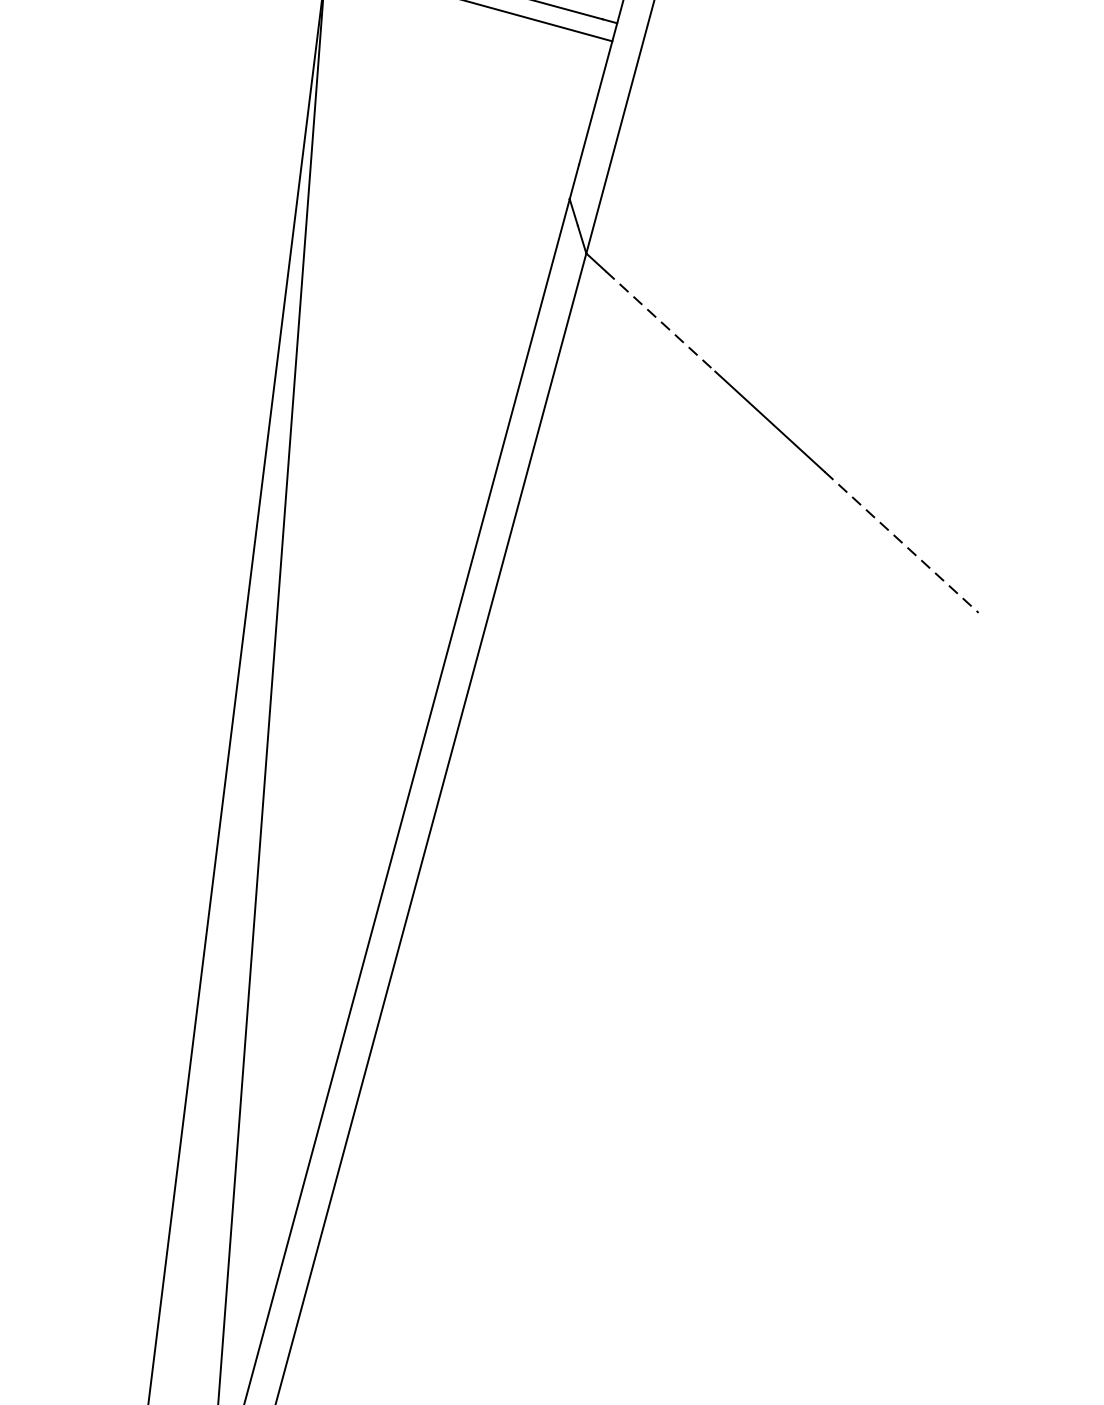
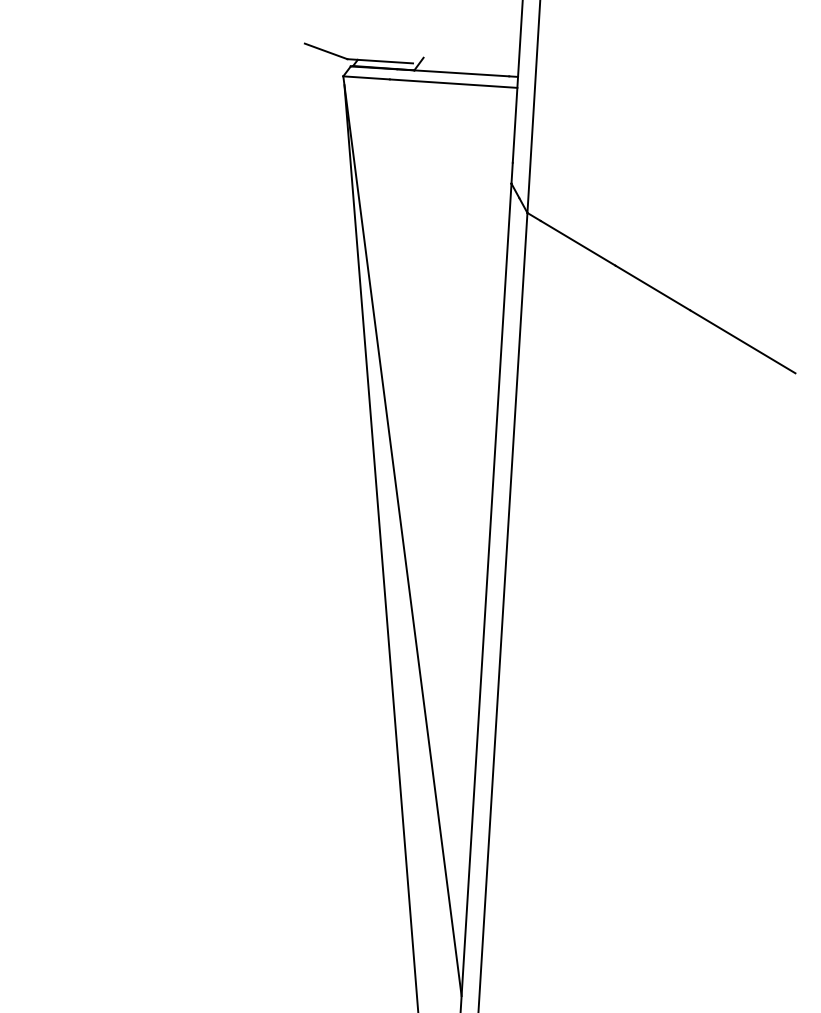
line: (661, 321) -> (578, 243), dashed -> solid
line: (902, 543) -> (743, 342), dashed -> solid

